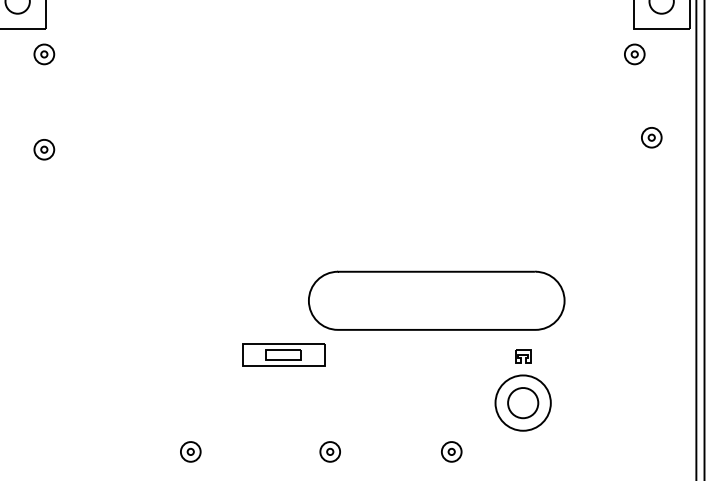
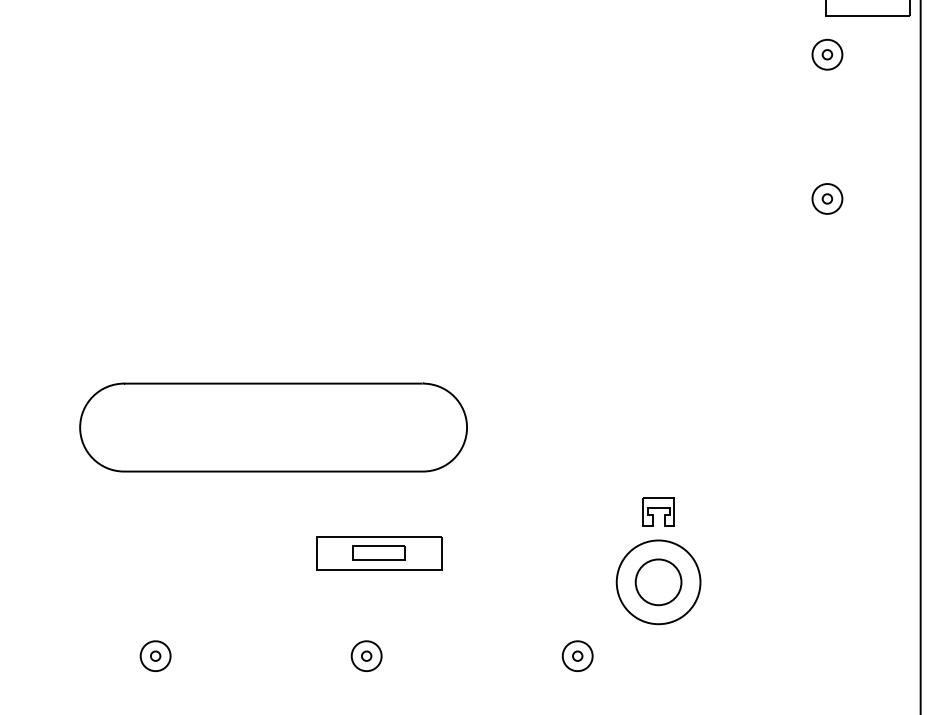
part: (651, 137) -> (827, 198), moved
part: (436, 300) -> (273, 427), moved
part: (283, 354) -> (379, 552), moved
part: (523, 356) -> (659, 511), size x1.43
part: (451, 451) -> (577, 655), moved

